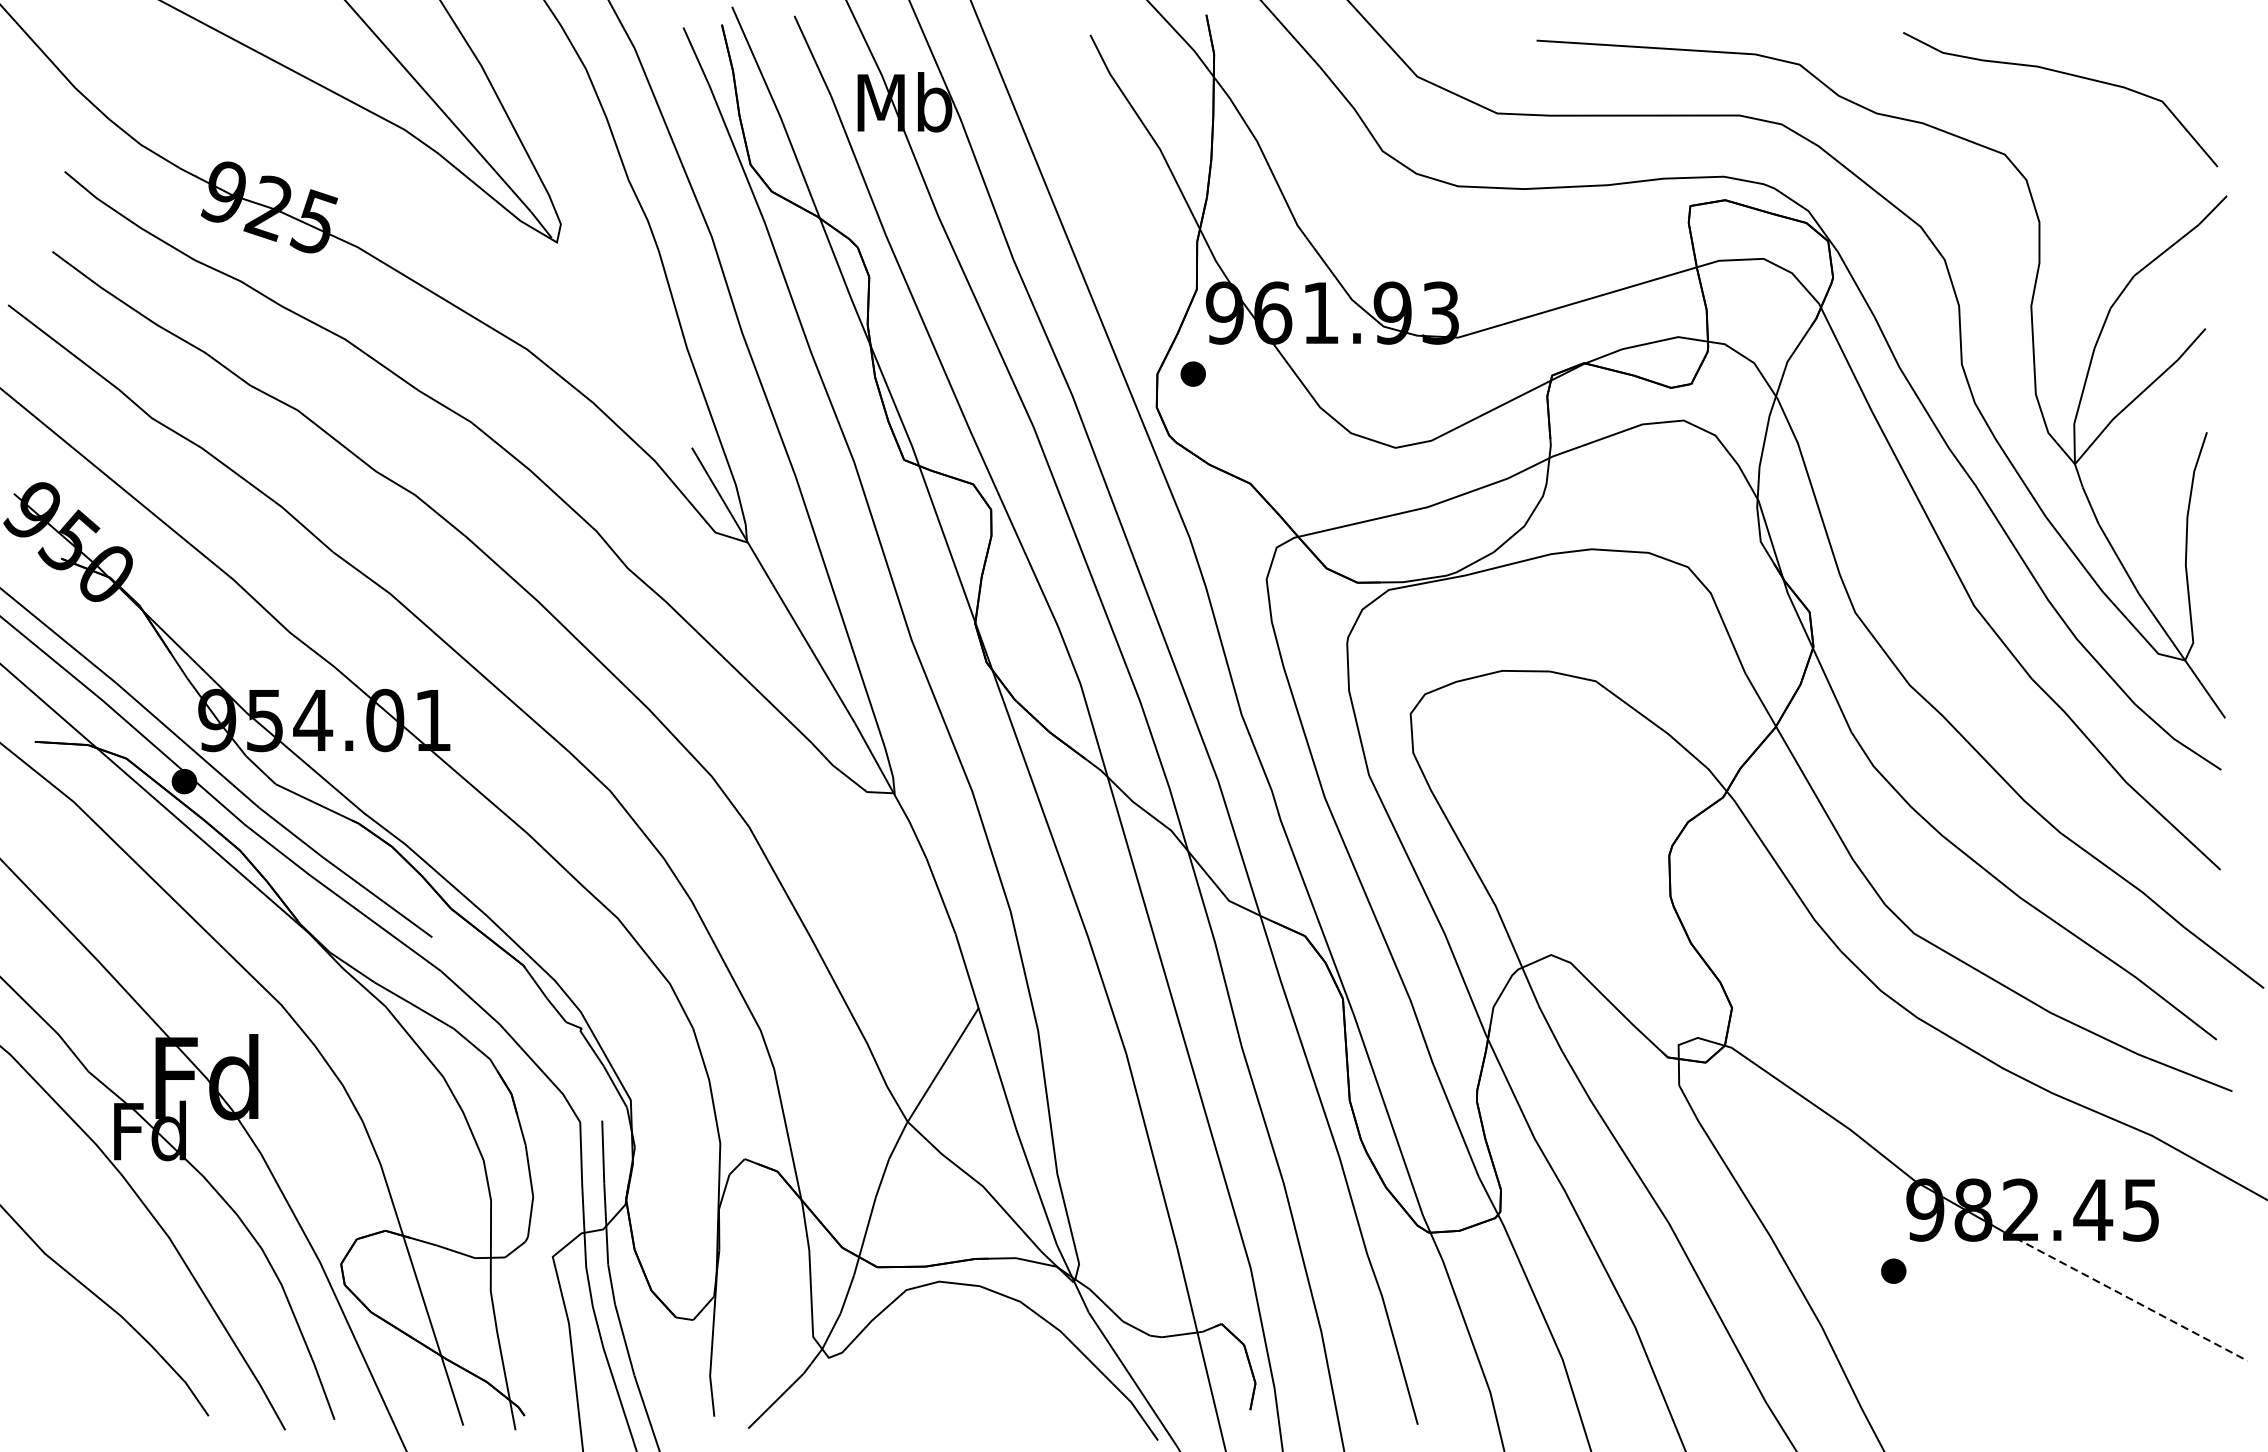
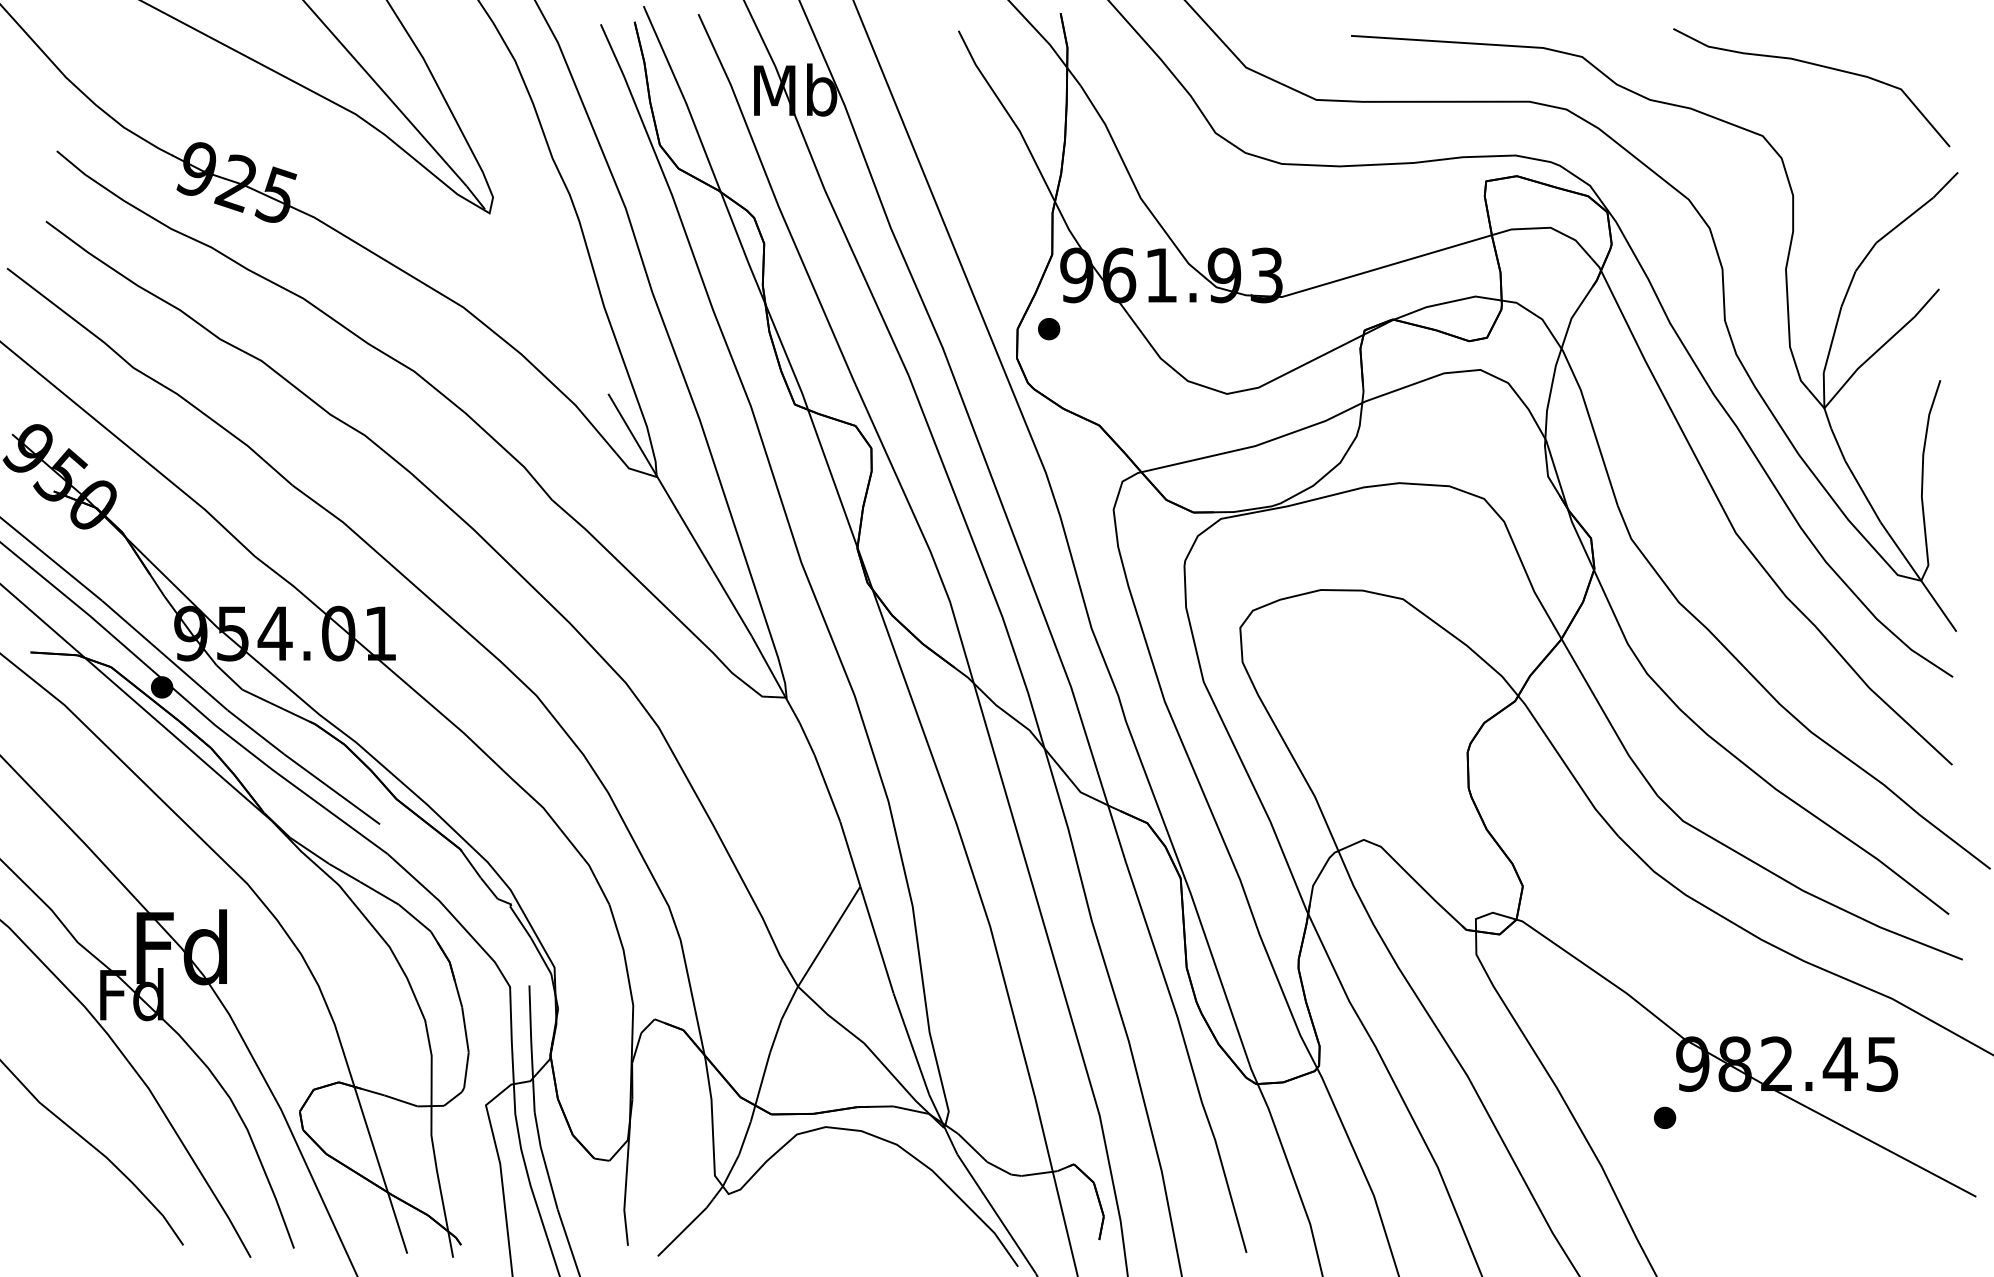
line: (2126, 1296) -> (1869, 1140), dashed -> solid

